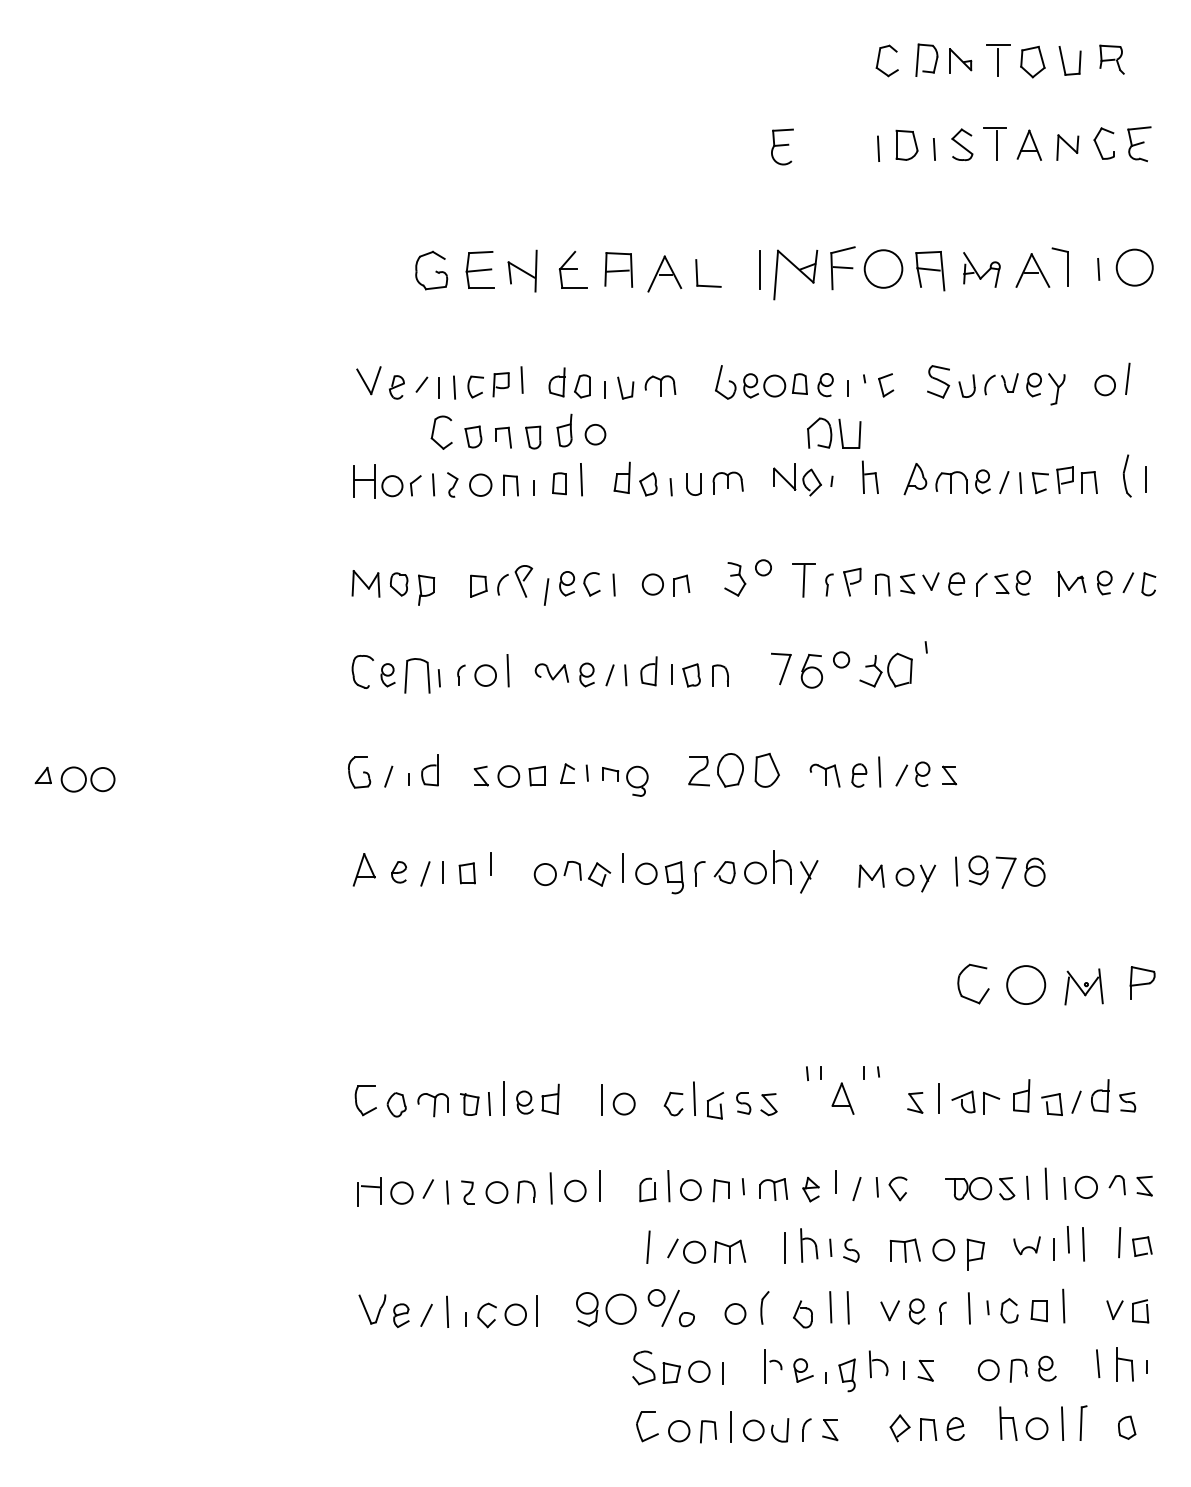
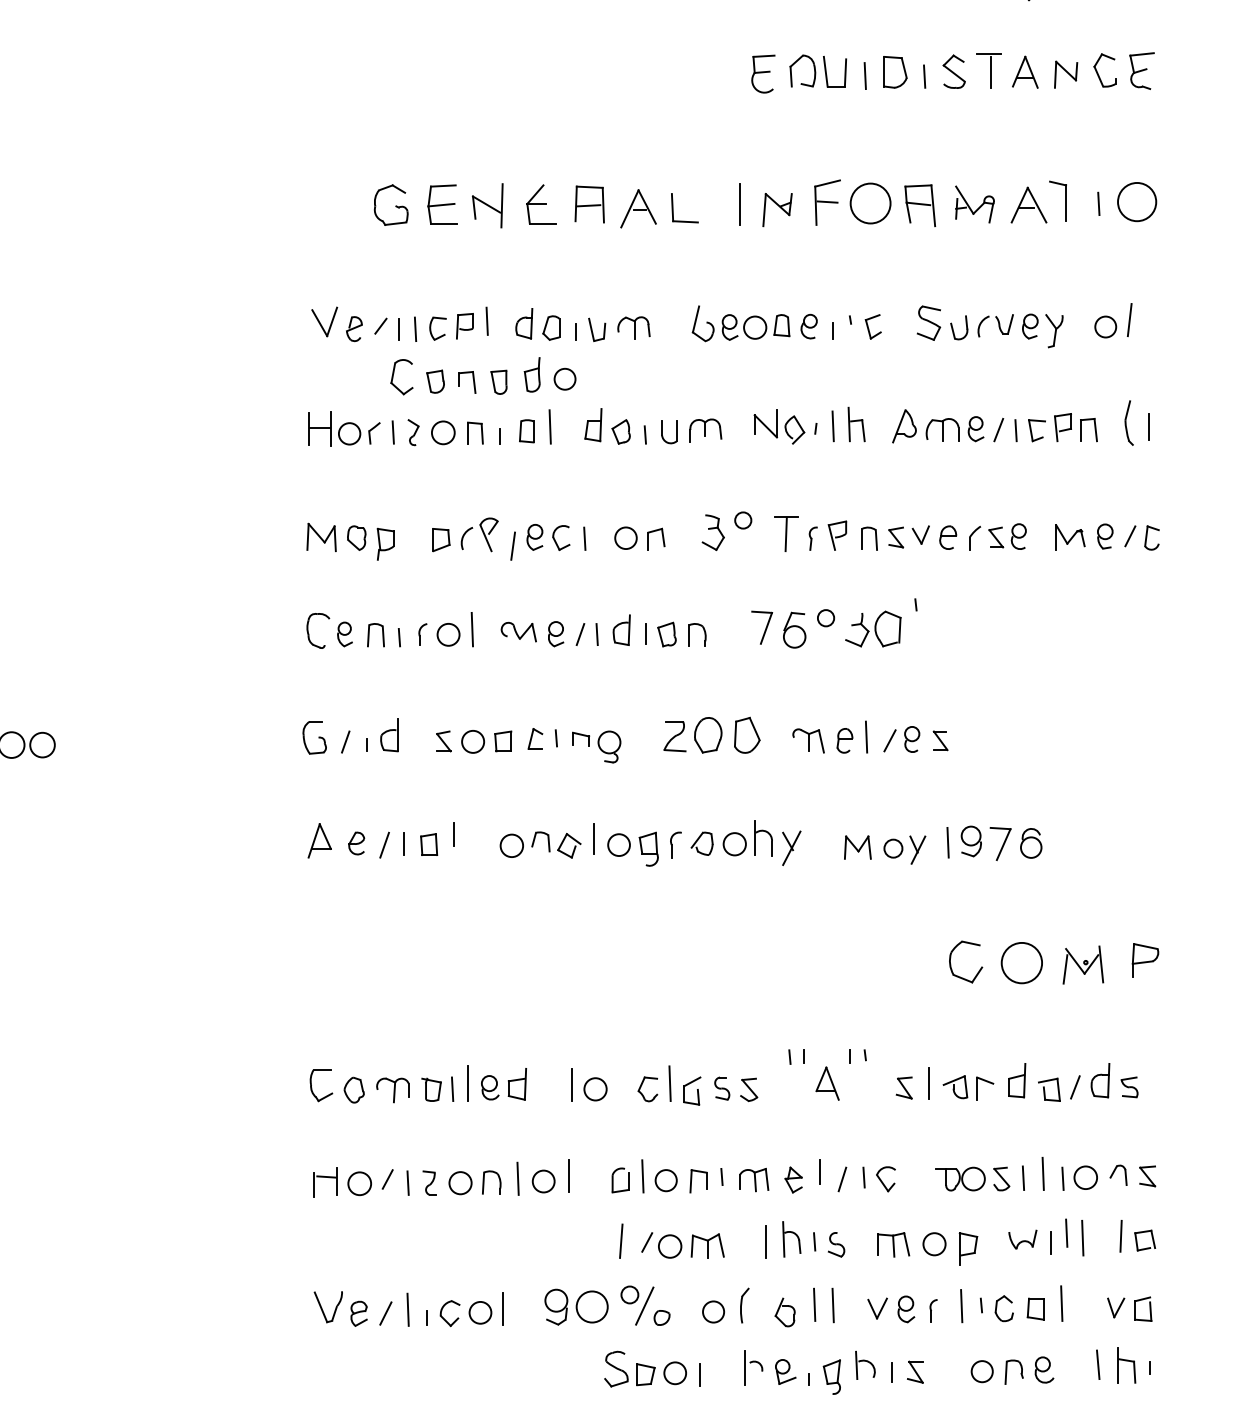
part: (795, 275) -> (777, 210), size x0.62
part: (834, 432) -> (818, 70), moved
line: (847, 479) -> (832, 426), added
part: (416, 675) -> (375, 634), size x0.62

